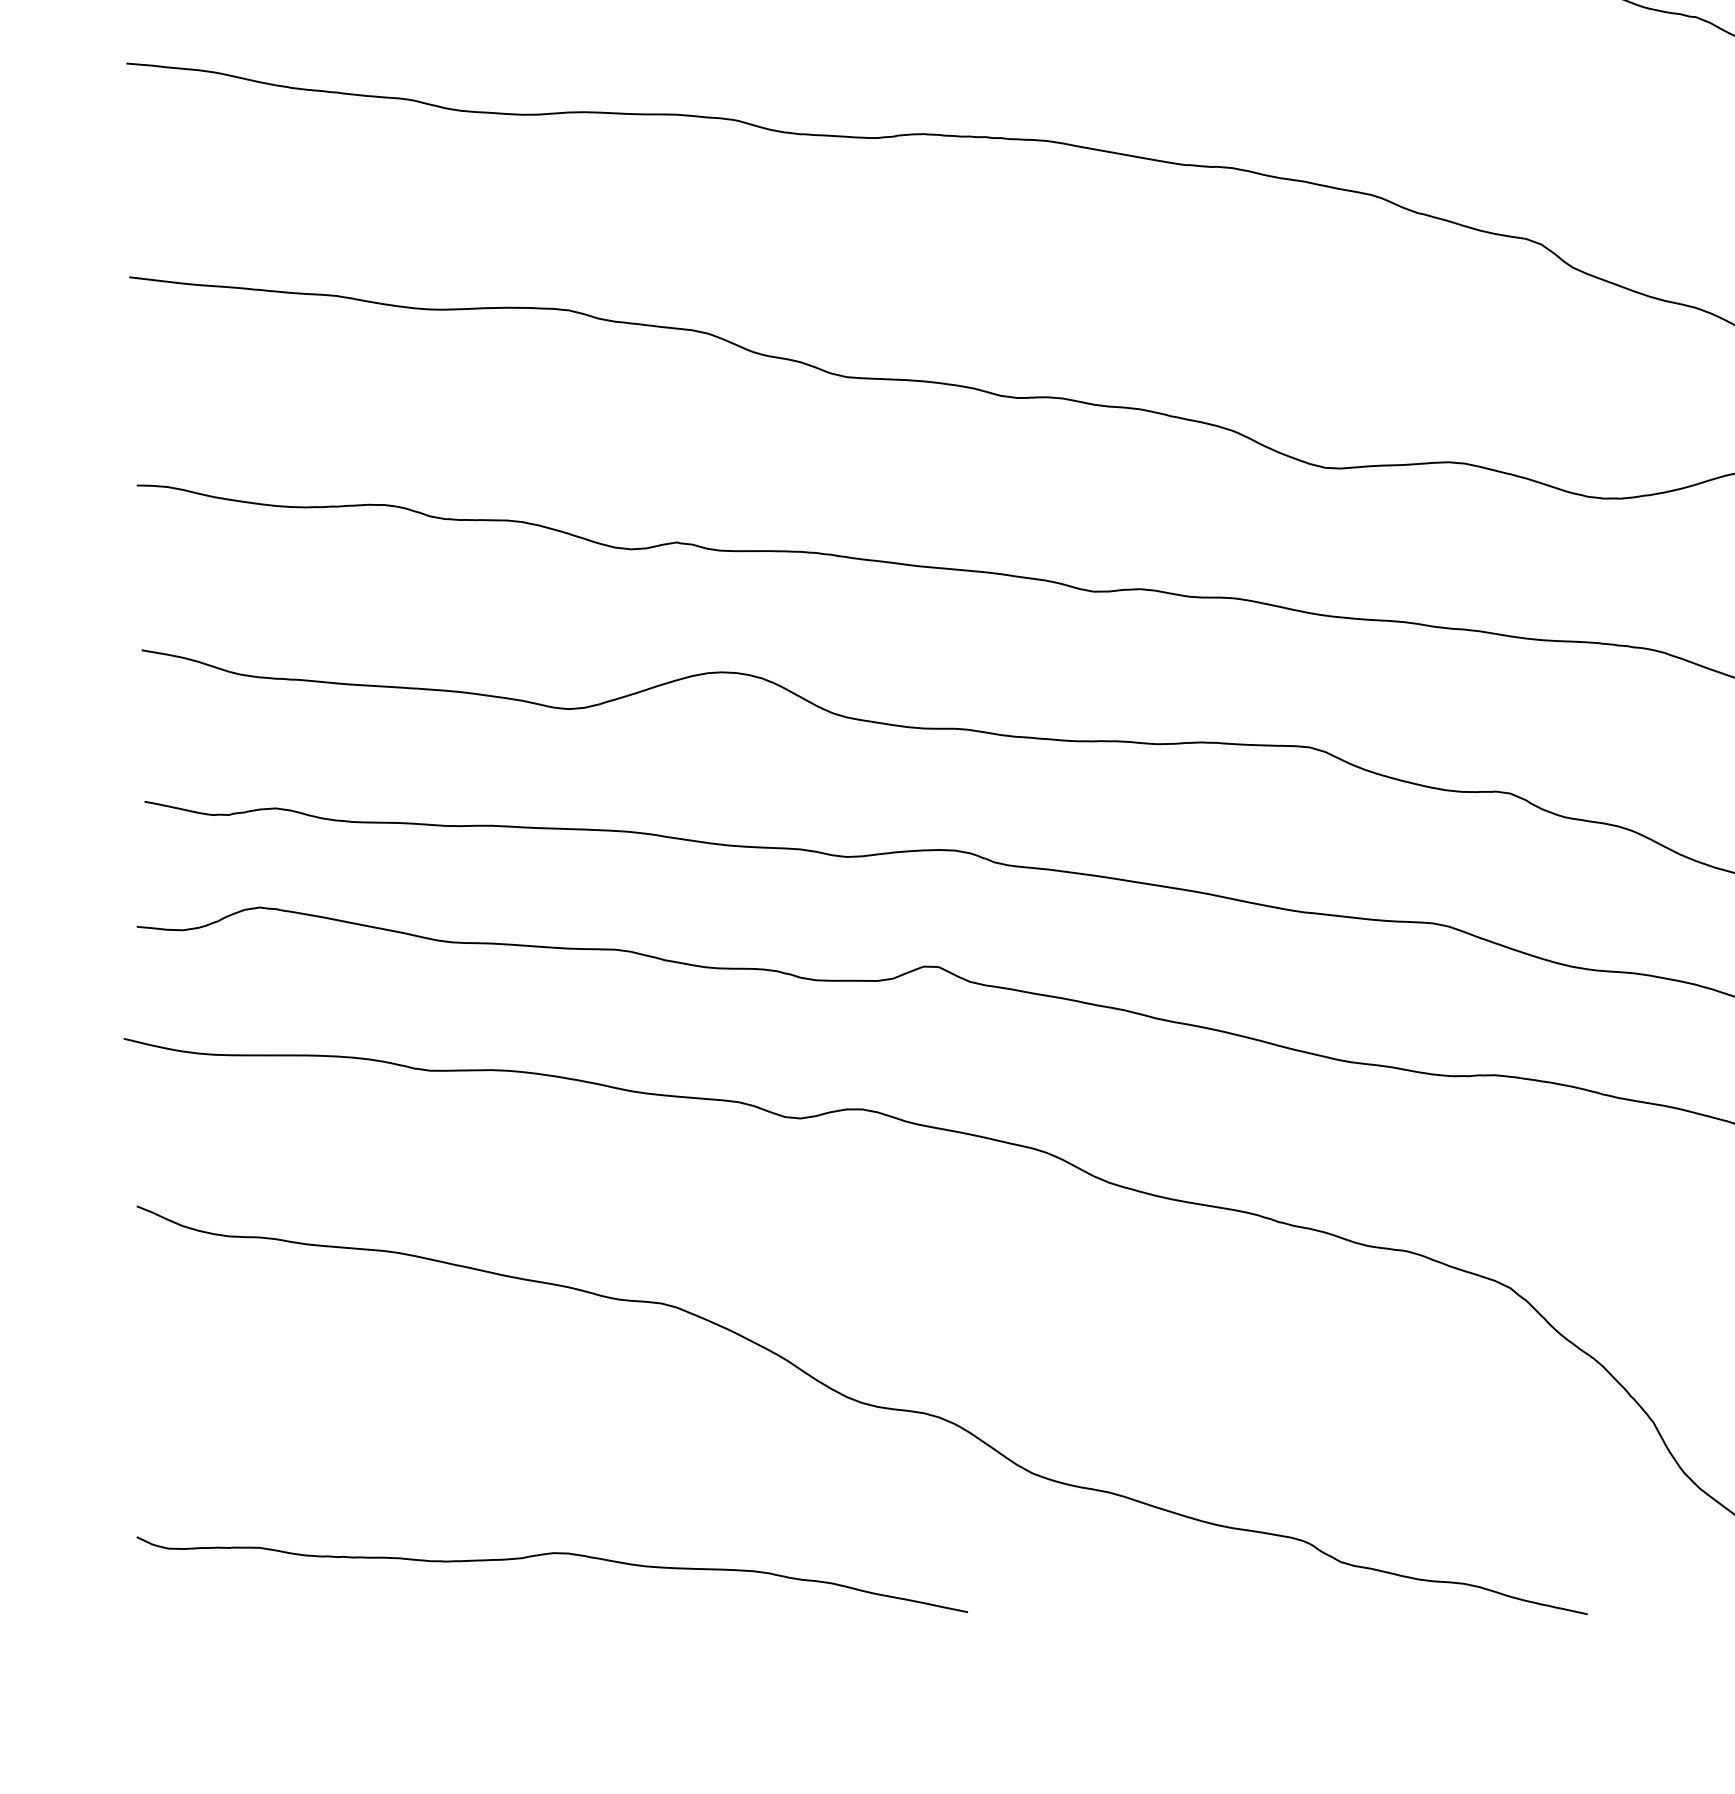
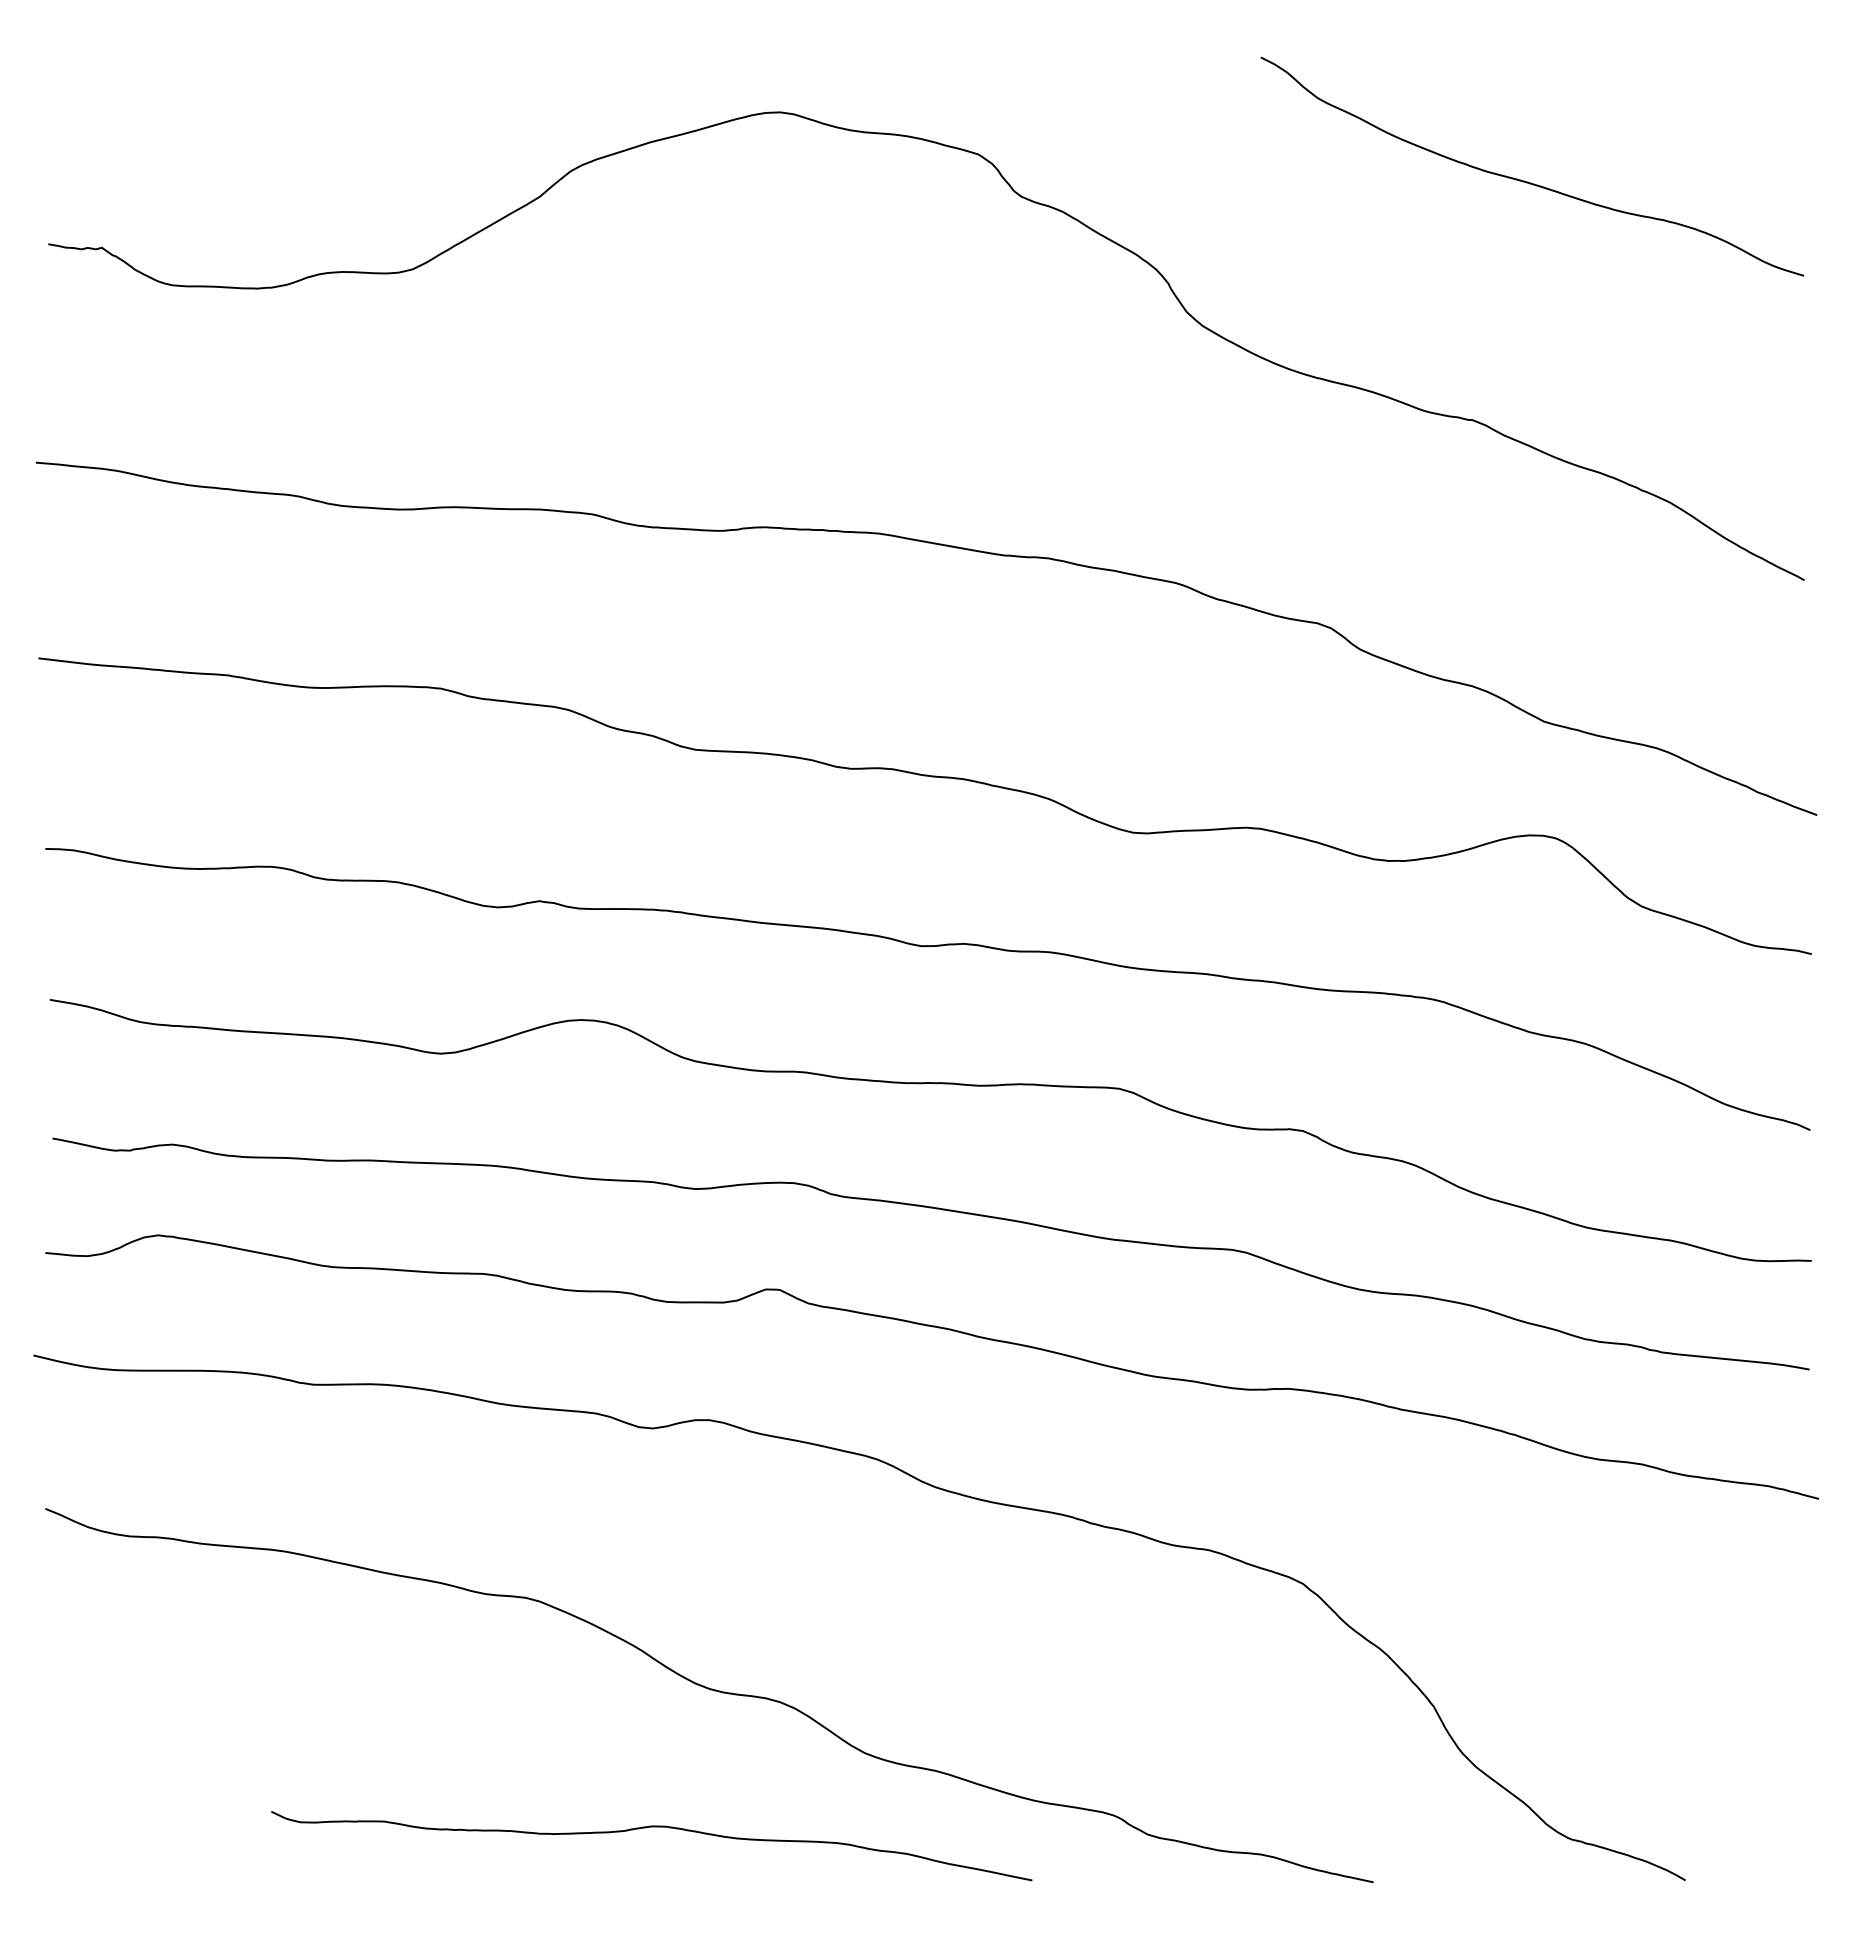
curve: (546, 1555) -> (646, 1828), moved

